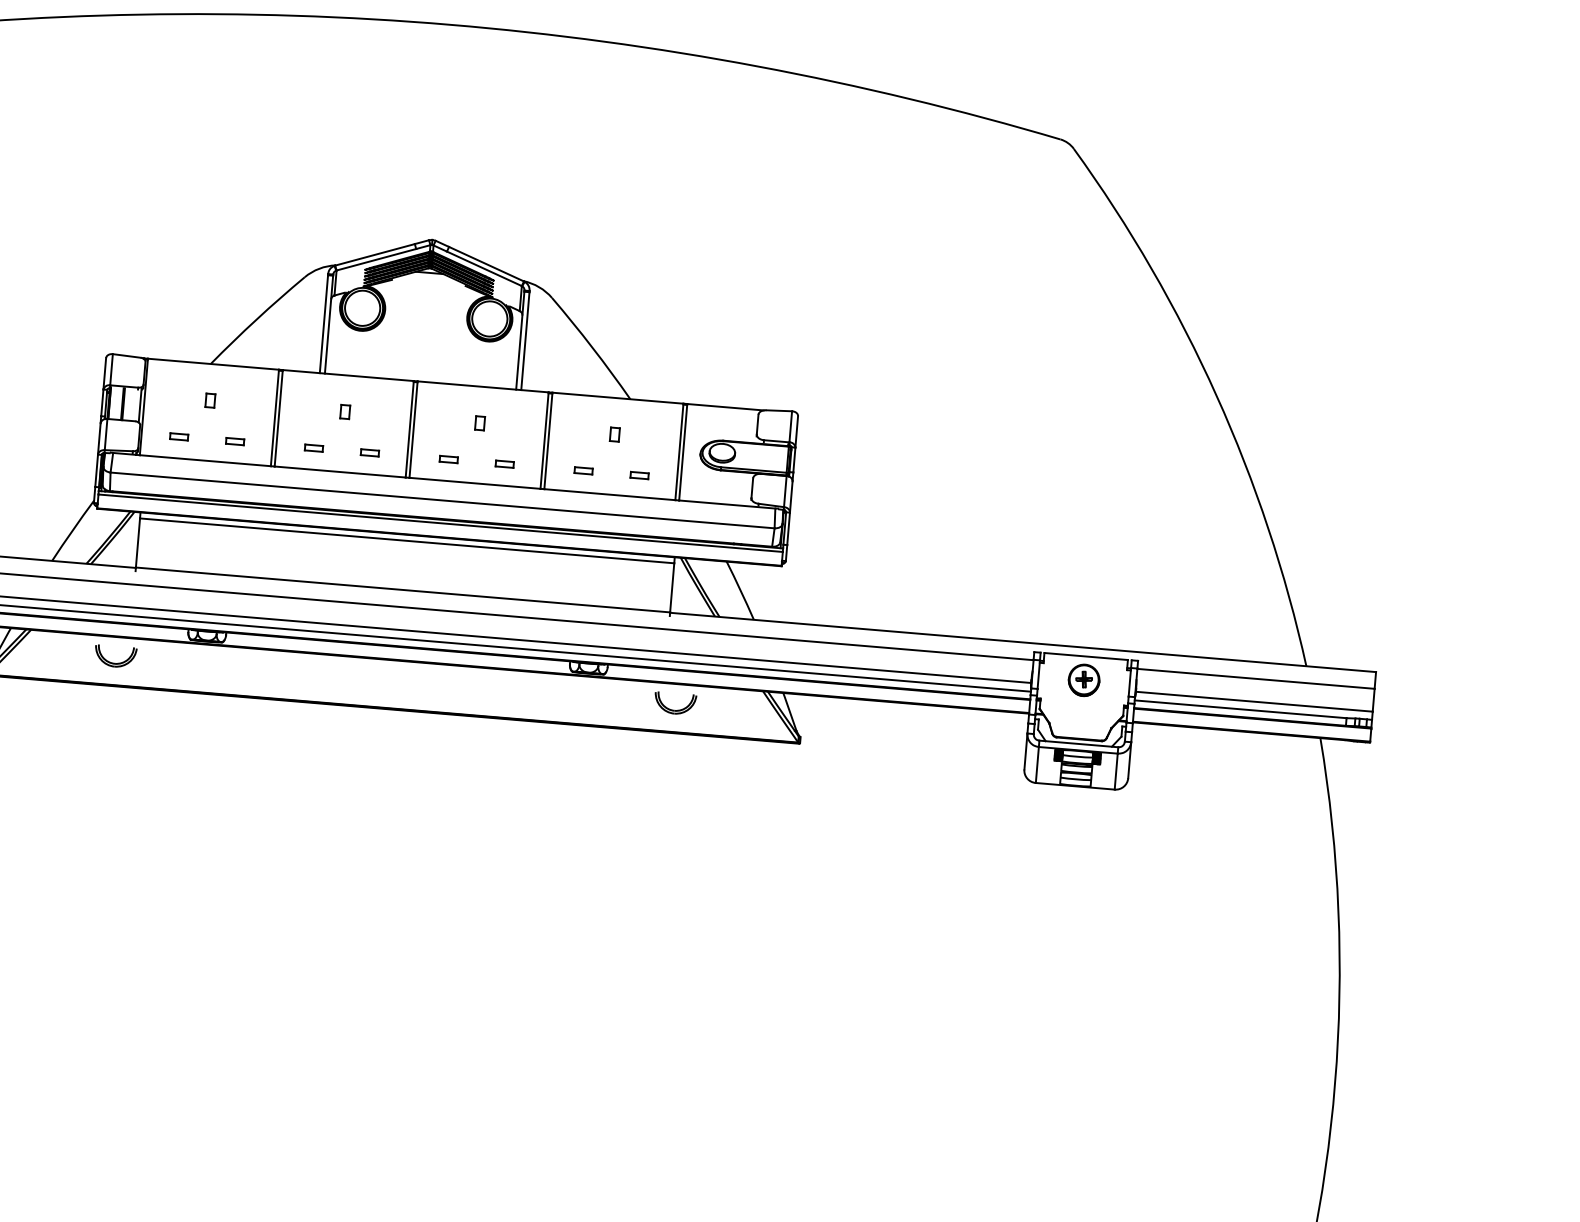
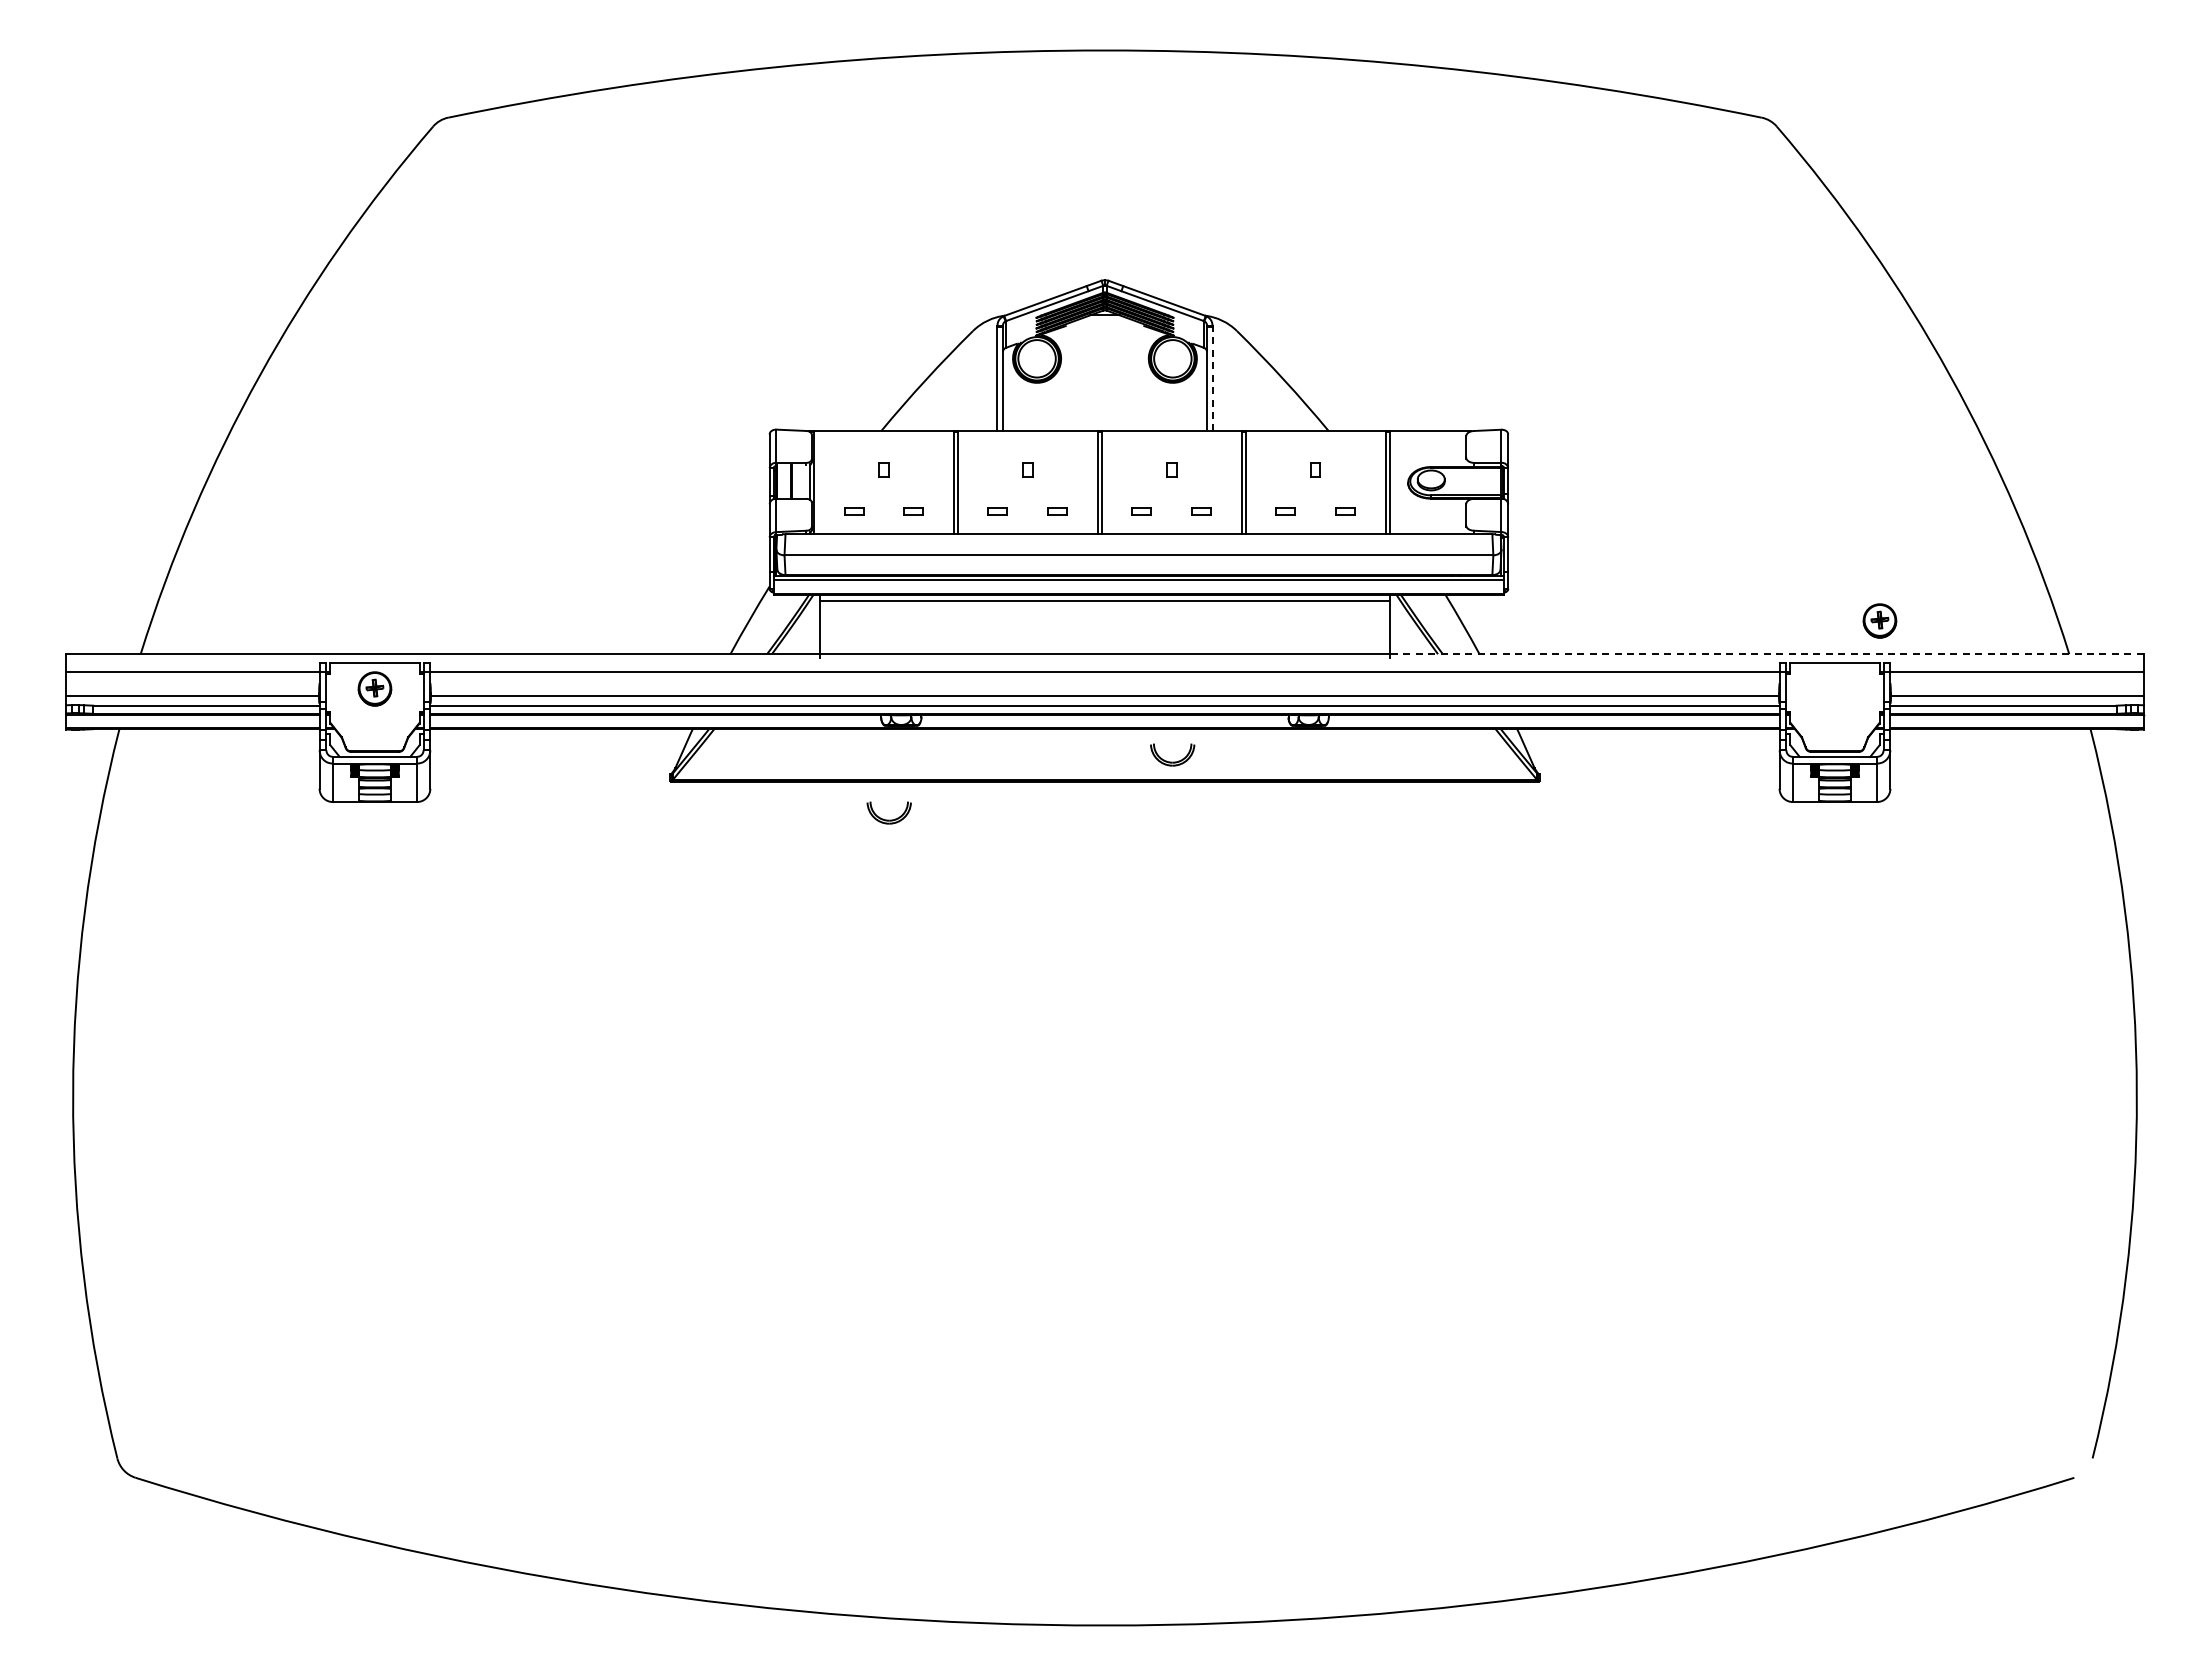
line: (525, 340) -> (1212, 378), solid -> dashed
line: (1022, 642) -> (1766, 654), solid -> dashed
part: (114, 662) -> (888, 819), moved
part: (1083, 679) -> (1879, 620), moved
part: (674, 709) -> (1172, 761), moved

